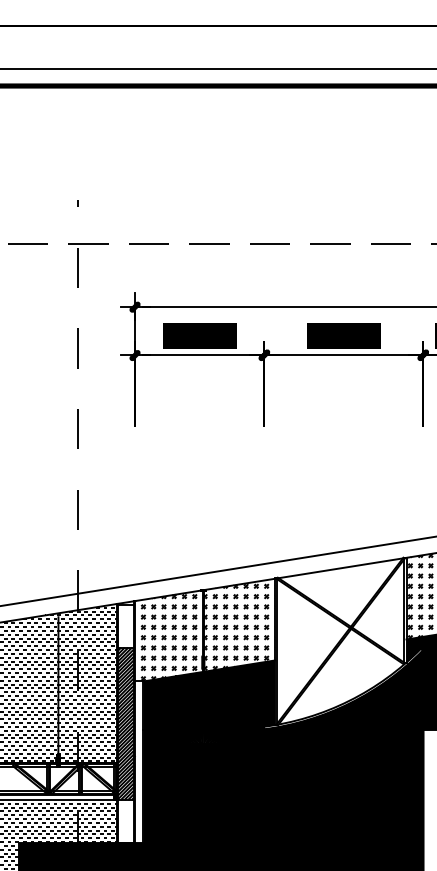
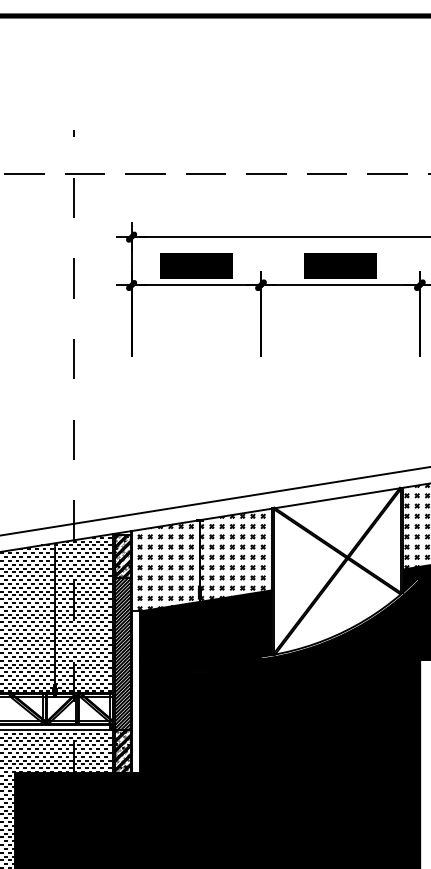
hatch: (126, 625) -> (123, 555), added
hatch: (126, 821) -> (123, 751), added

